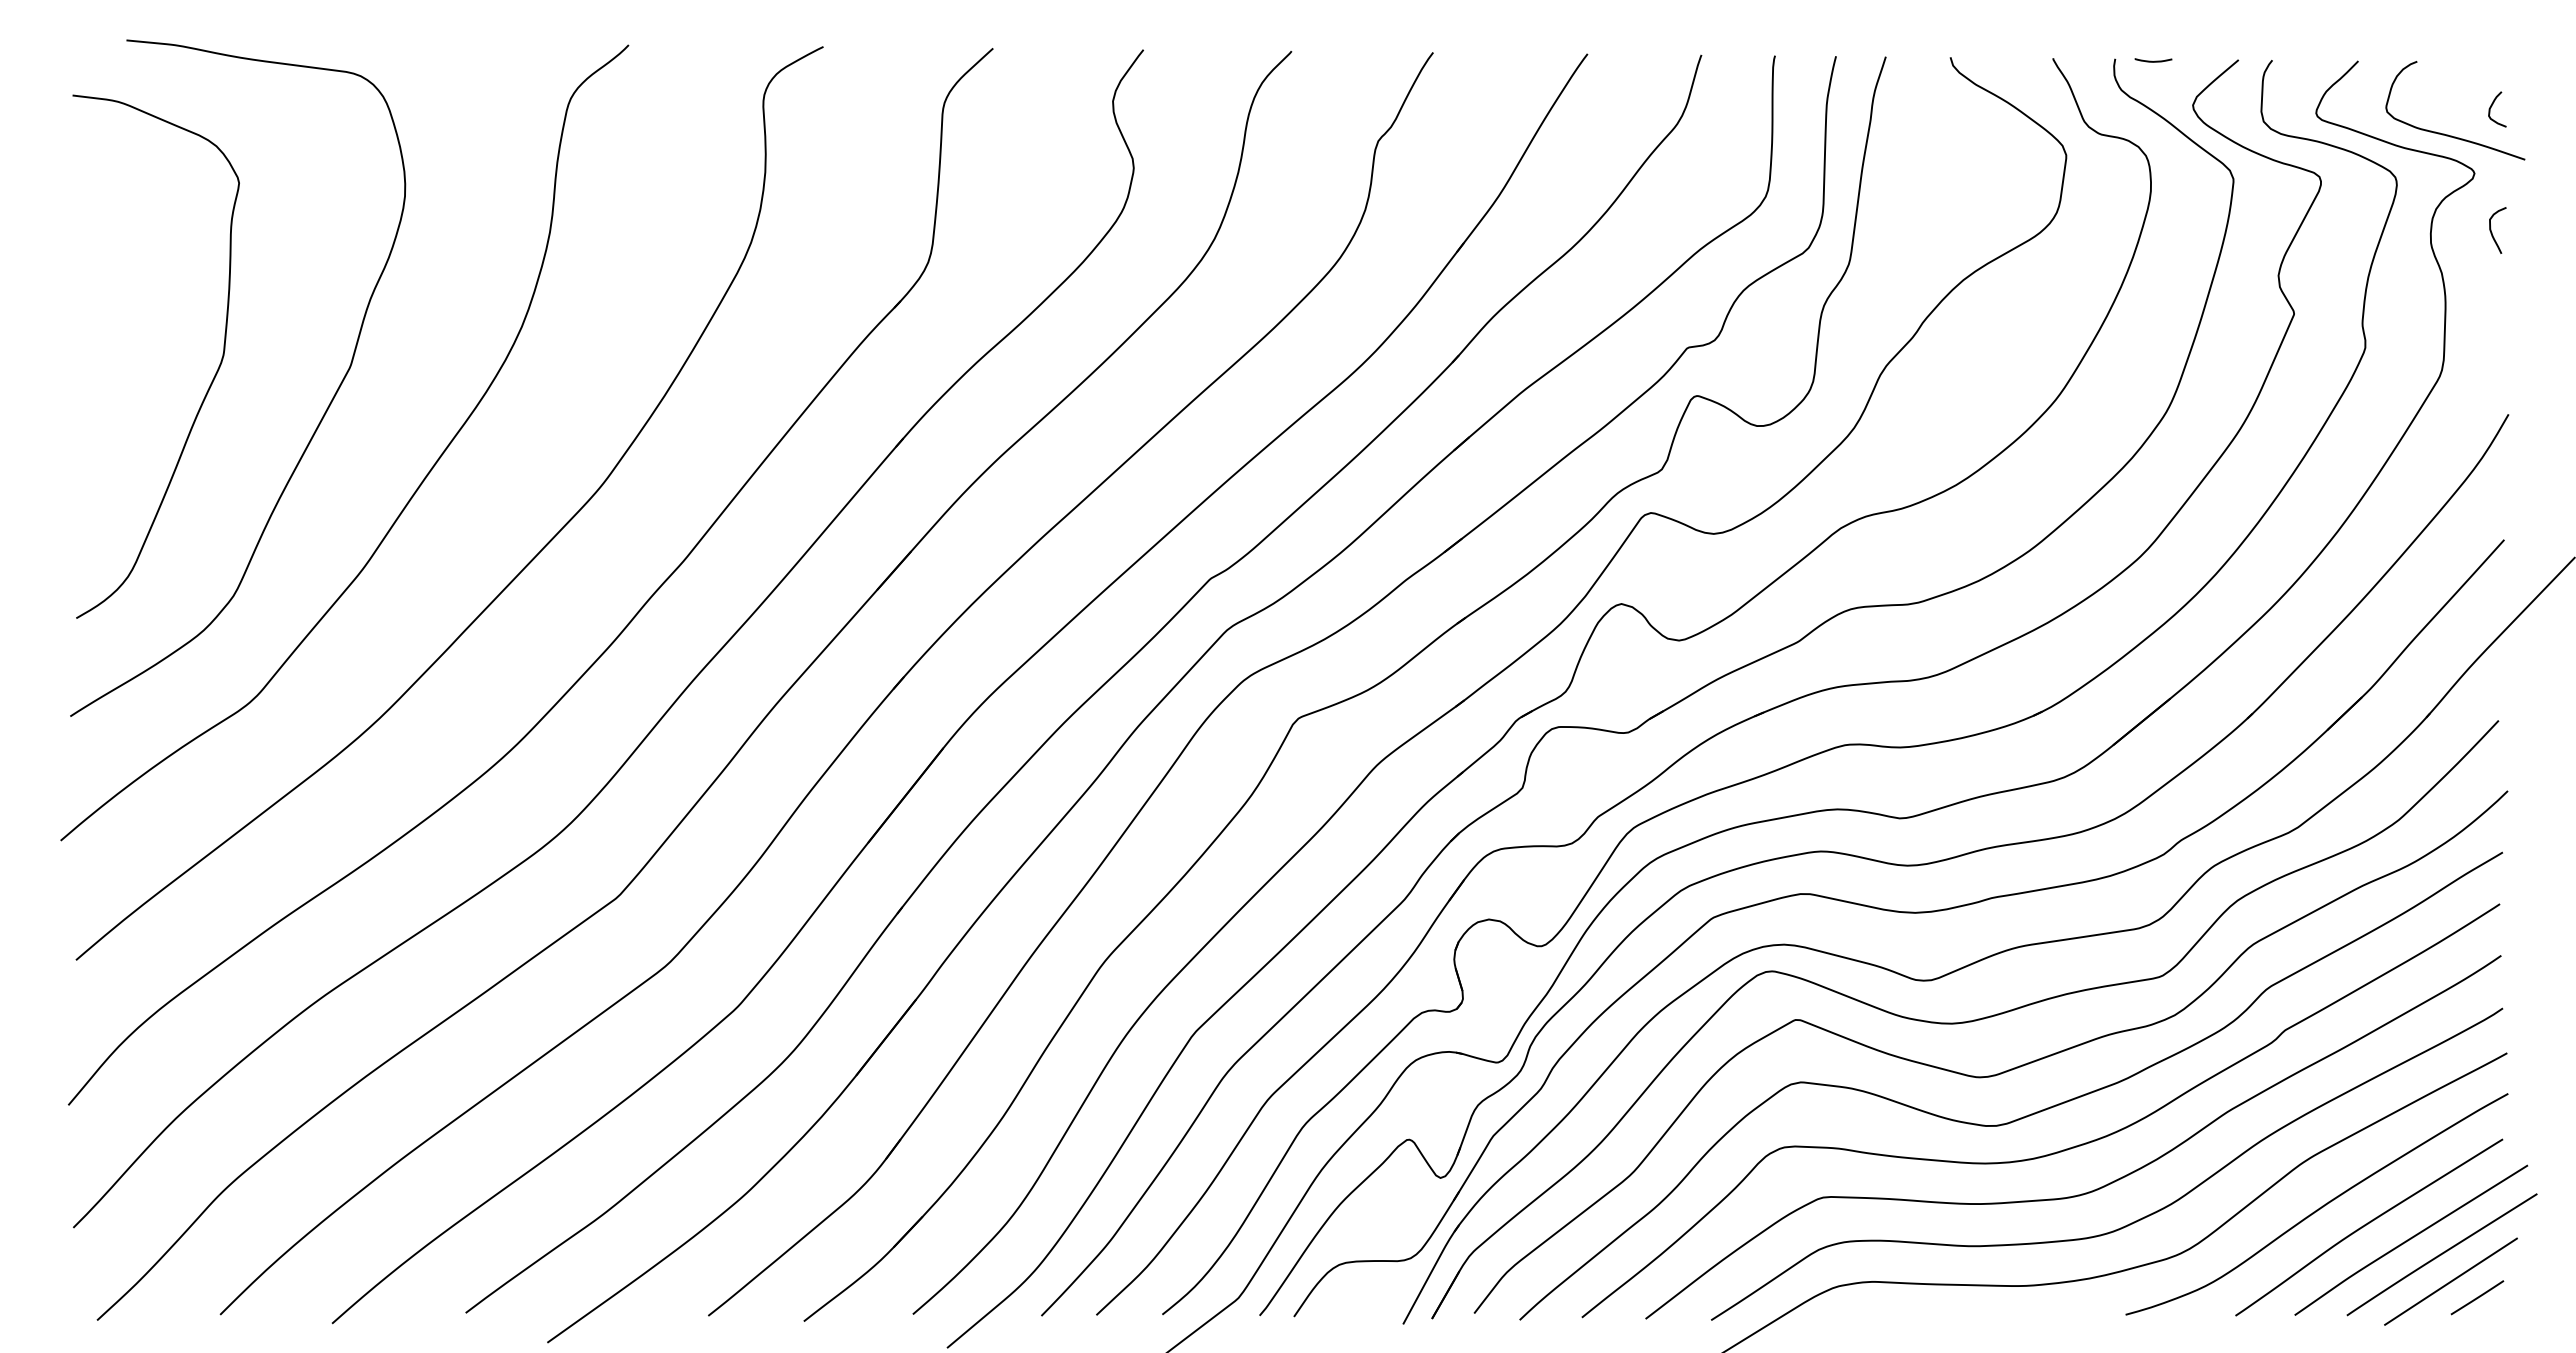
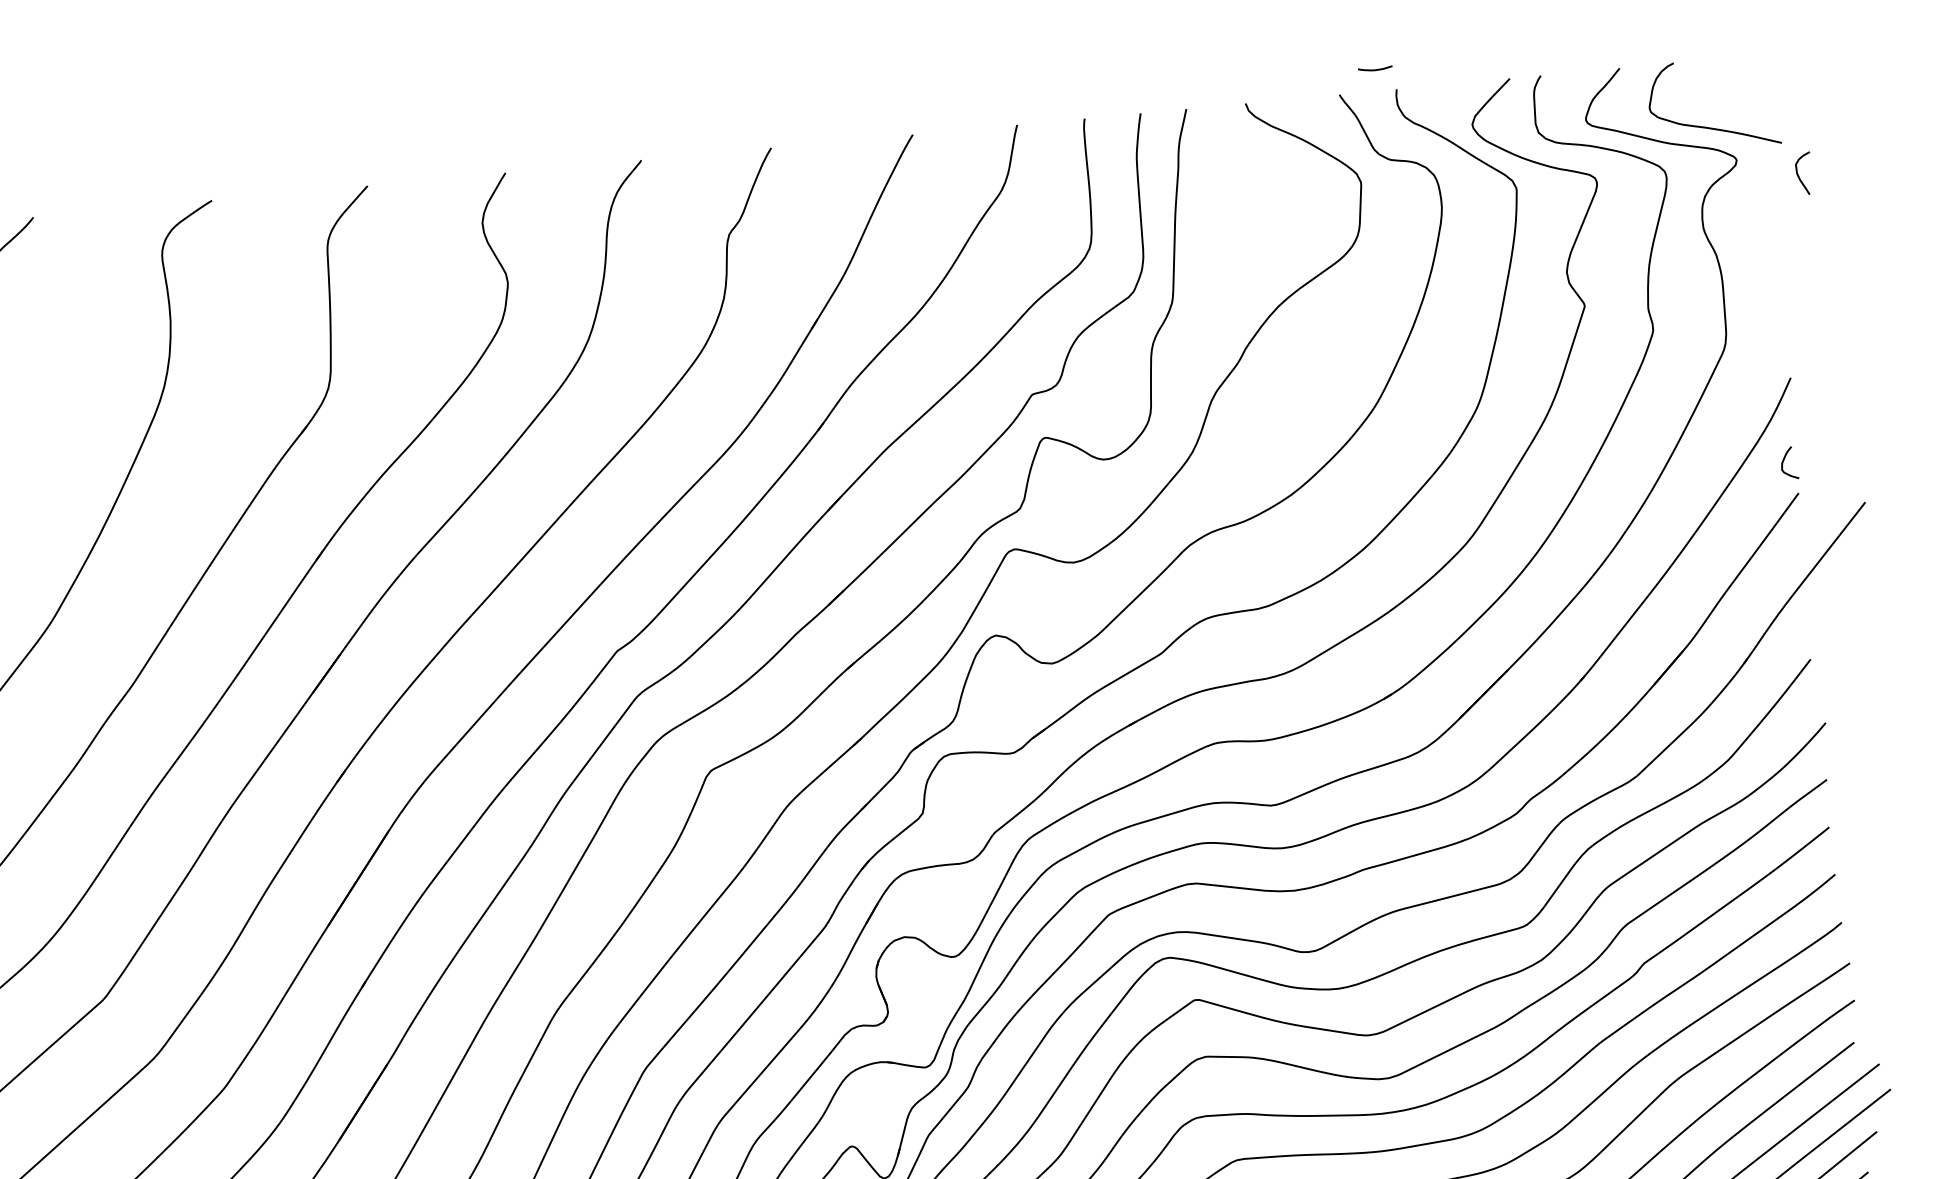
curve: (2154, 60) -> (1376, 68), moved
curve: (2492, 106) -> (1784, 460), moved
curve: (2492, 232) -> (1799, 176), moved

